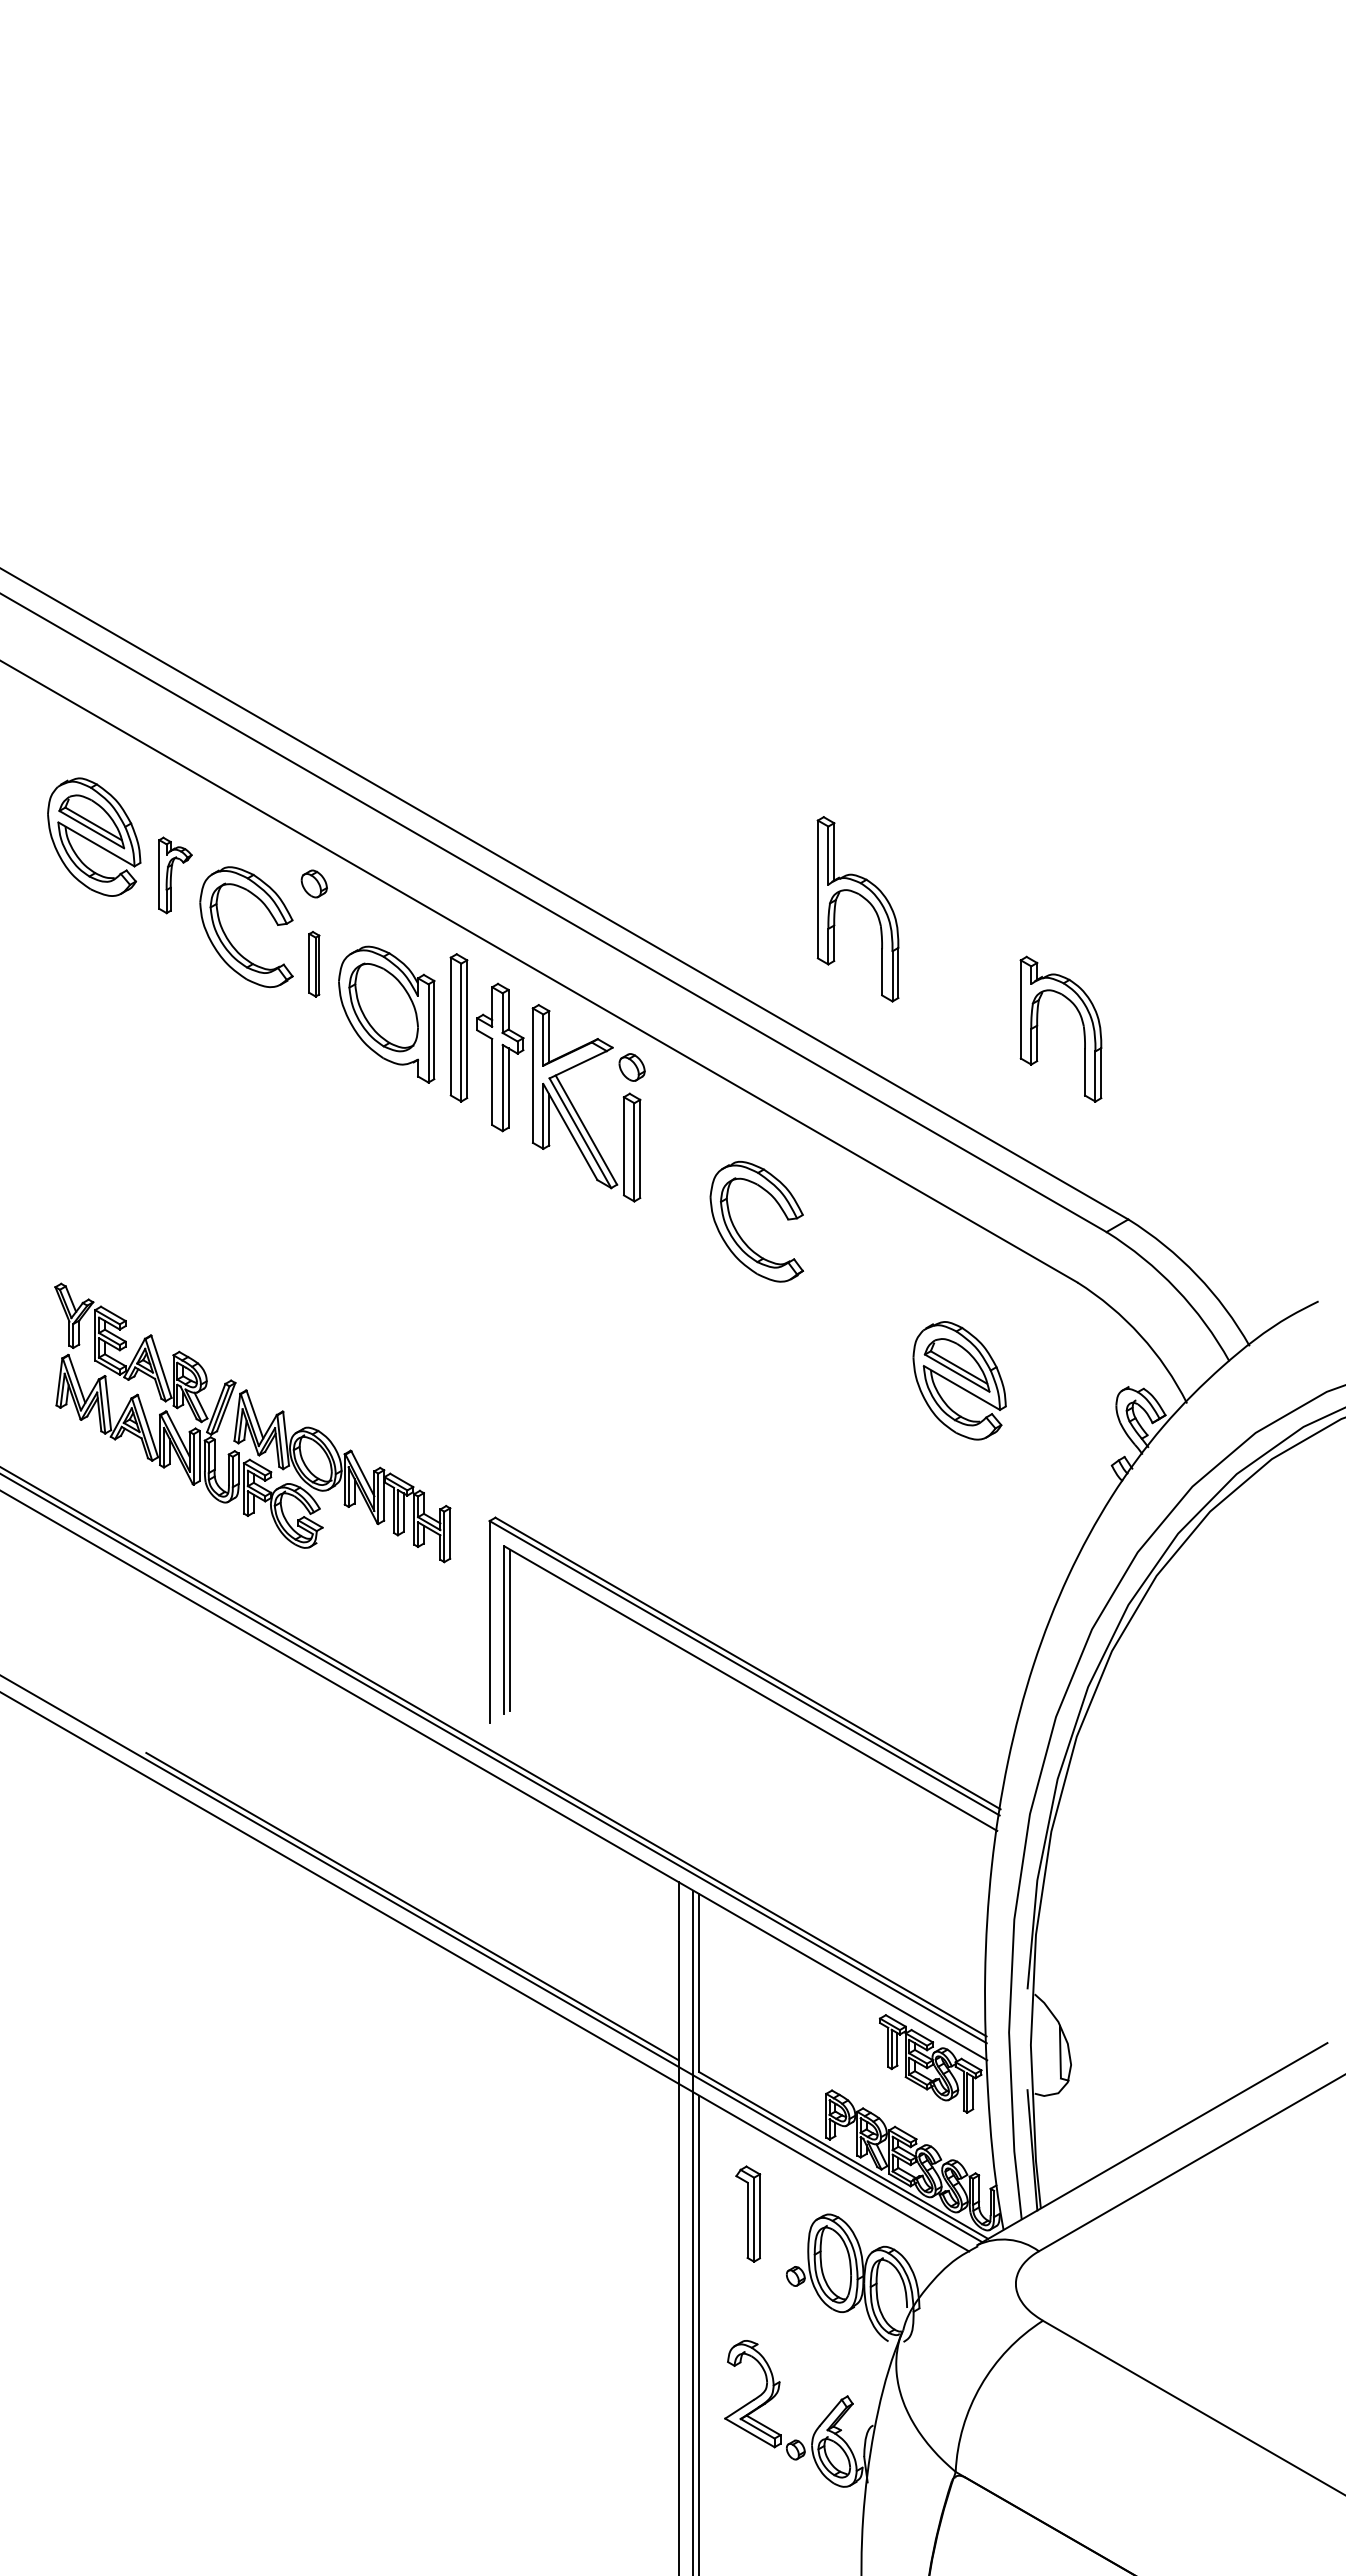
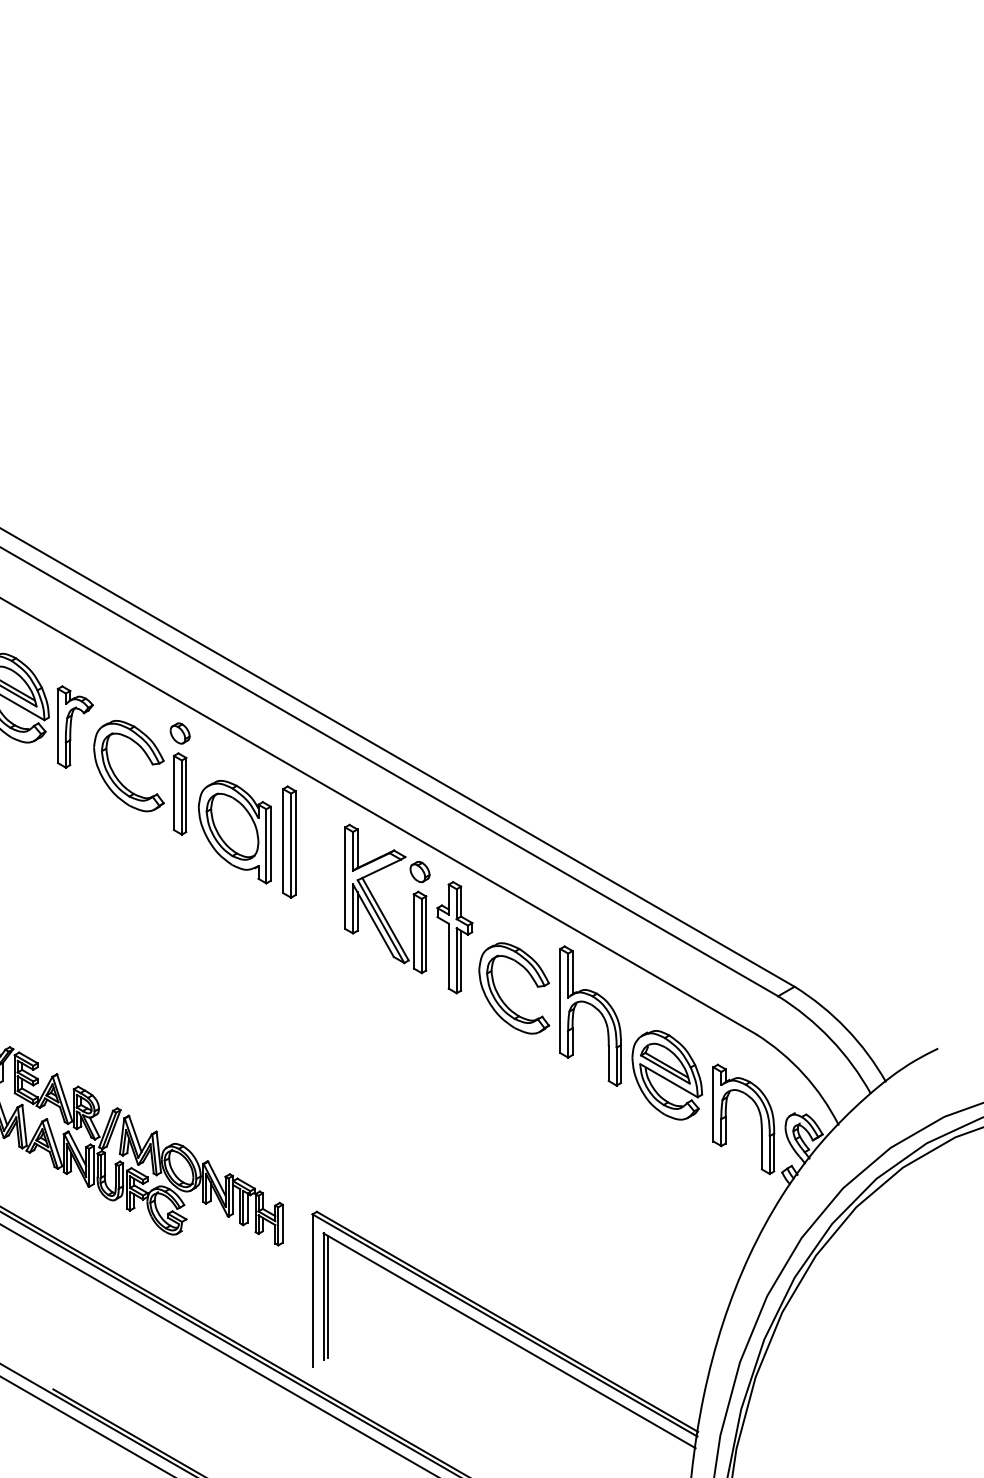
part: (175, 875) -> (75, 727), size x1.43
part: (865, 900) -> (596, 1009), moved
part: (314, 964) -> (180, 794), size x1.67
part: (1081, 1022) -> (759, 1114), moved
part: (500, 1057) -> (455, 937), moved
part: (959, 1380) -> (667, 1075), moved

